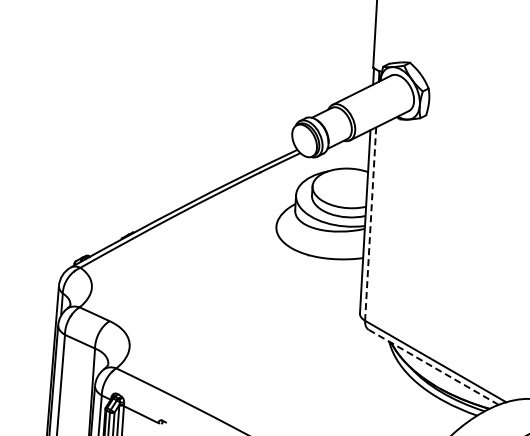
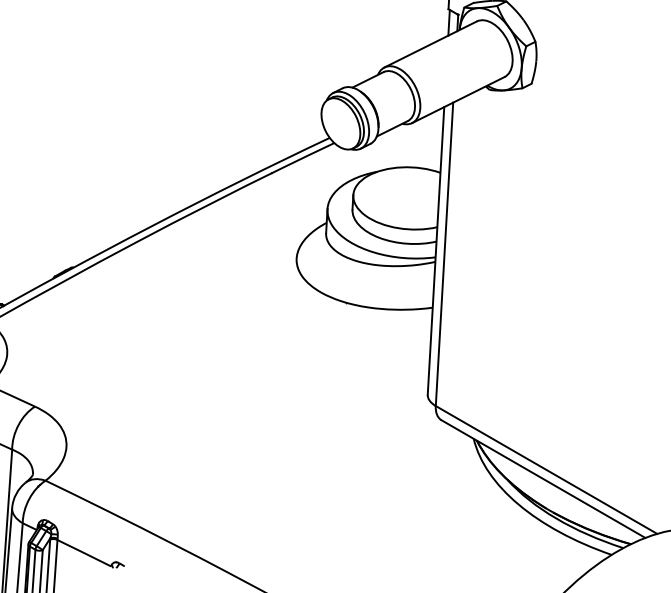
line: (370, 224) -> (444, 255), dashed -> solid
line: (433, 367) -> (543, 479), dashed -> solid

